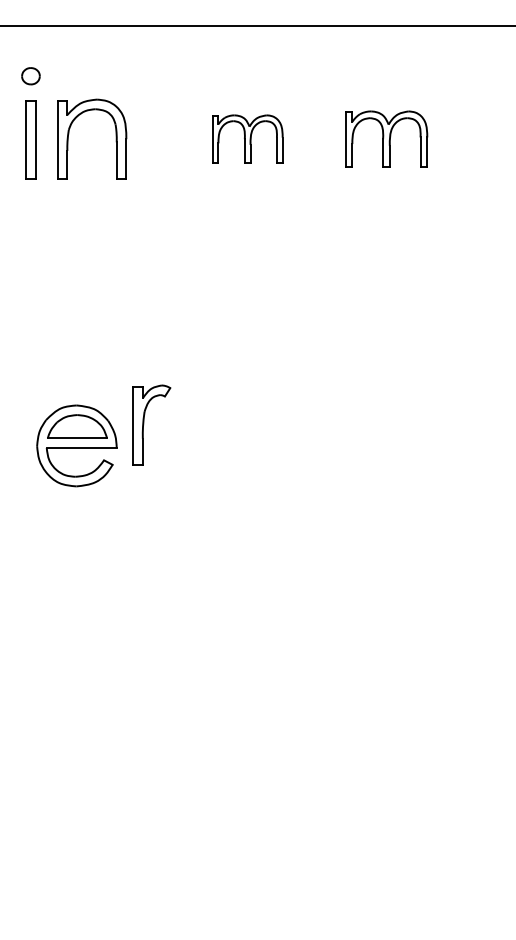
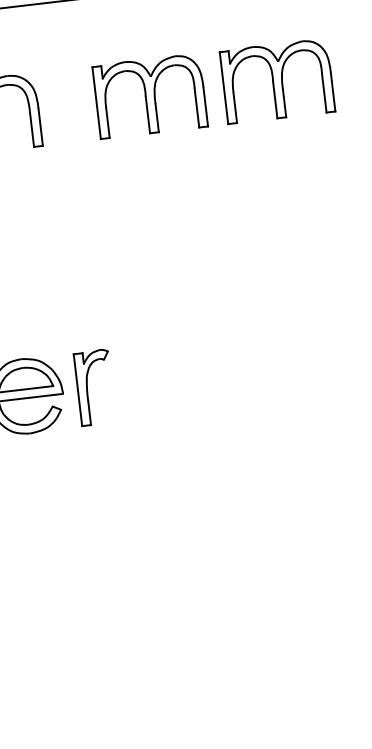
part: (247, 138) -> (149, 95), size x1.67
part: (386, 138) -> (277, 80), size x1.43
part: (144, 424) -> (88, 387), moved

